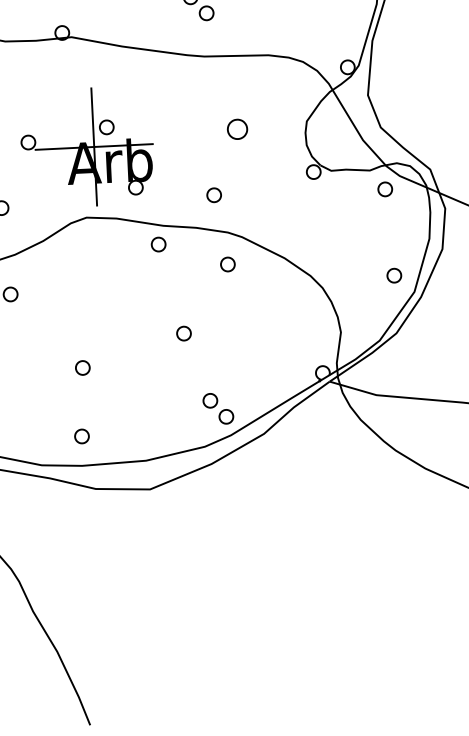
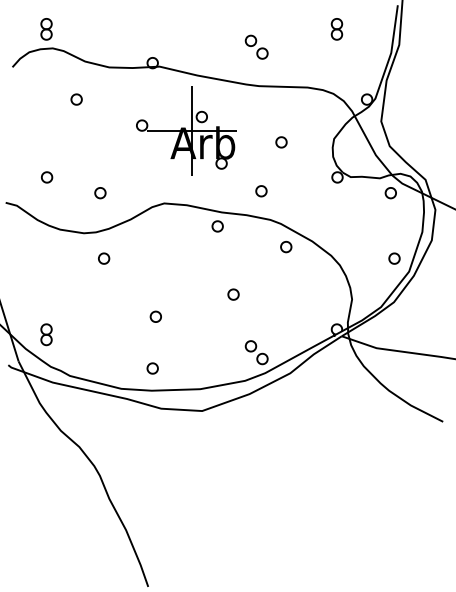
part: (237, 129) -> (281, 142), size x0.71
part: (87, 146) -> (186, 130), moved
part: (228, 263) -> (286, 246), moved

